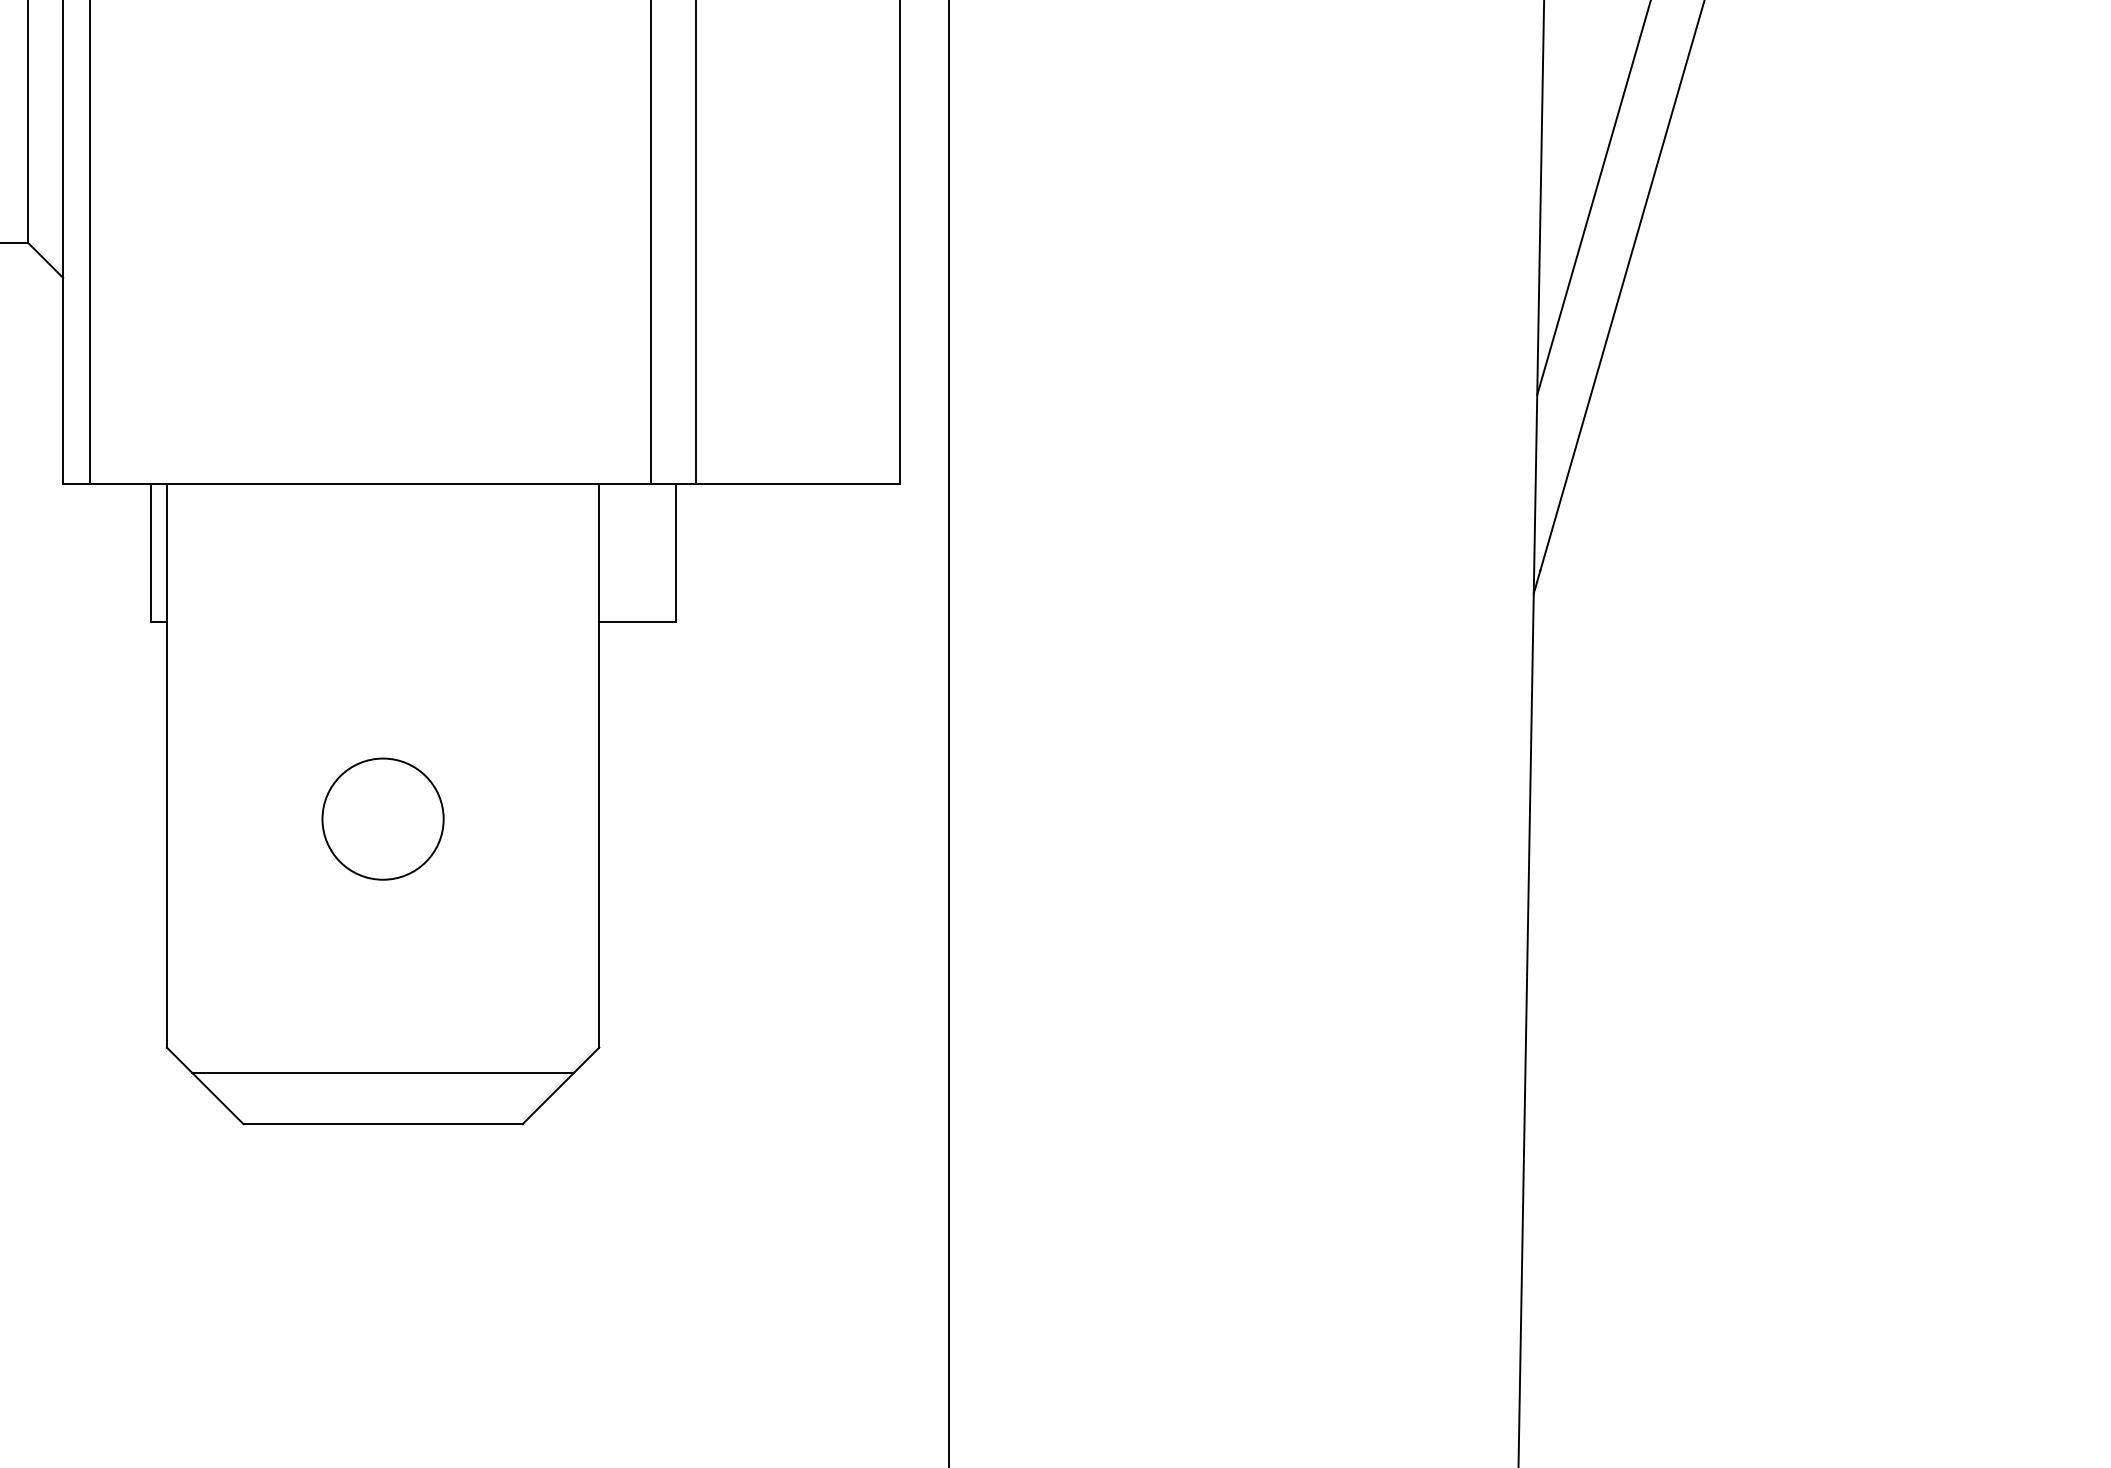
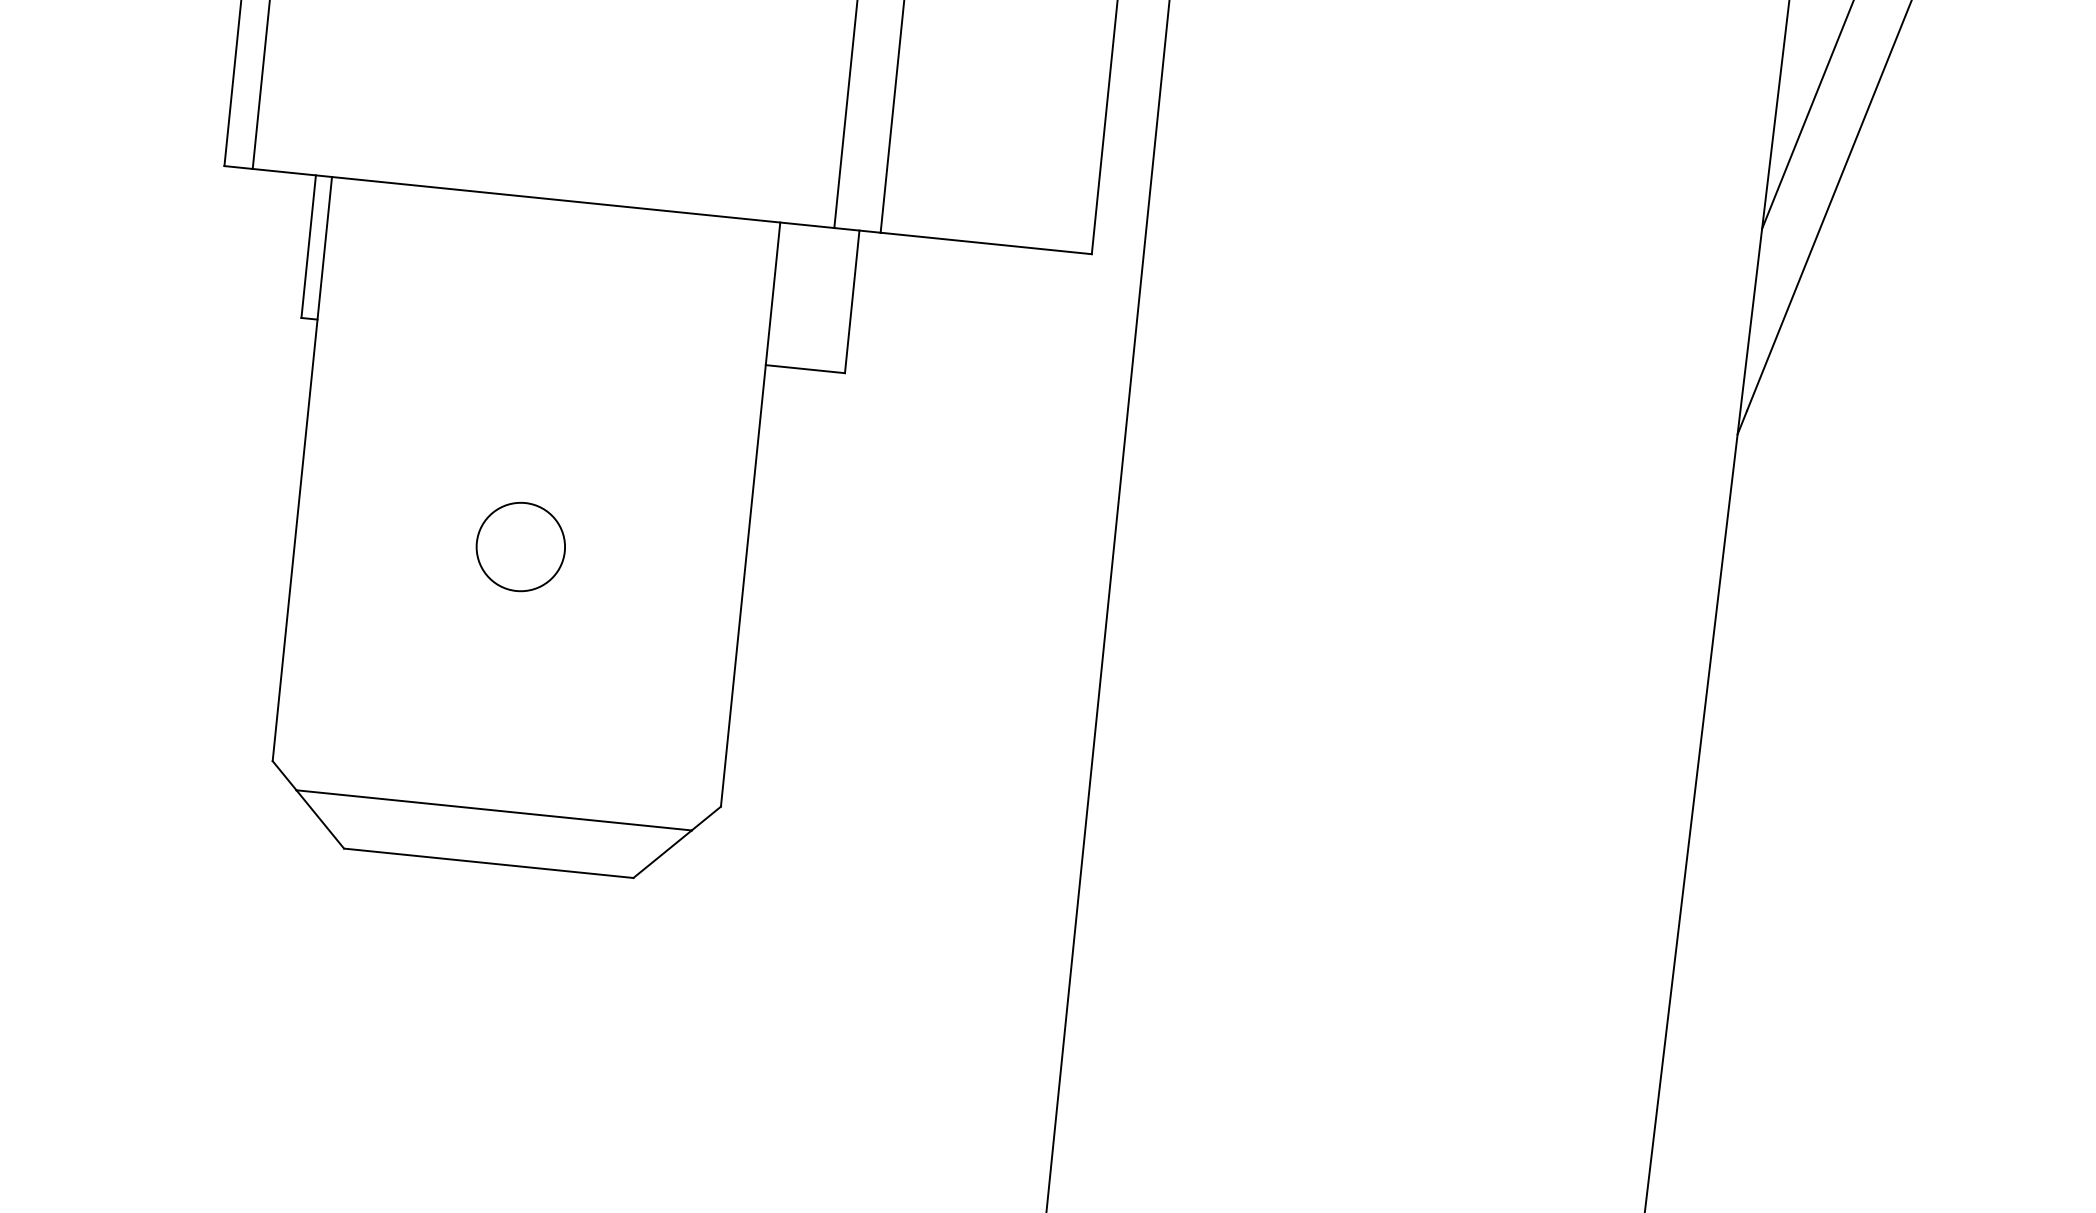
circle: (382, 818) -> (520, 546), size x0.7

